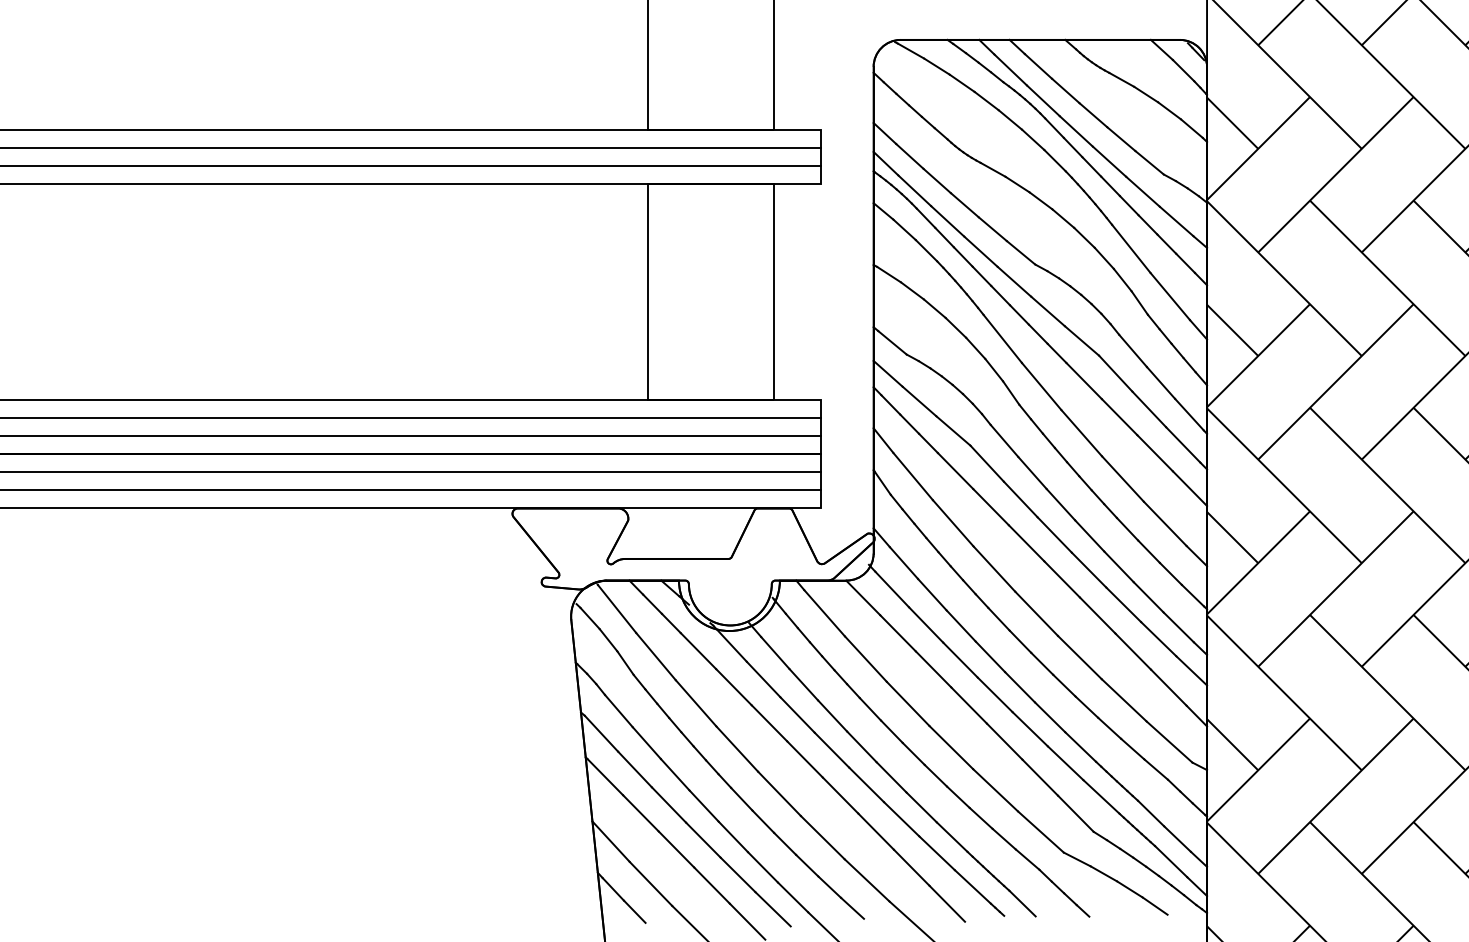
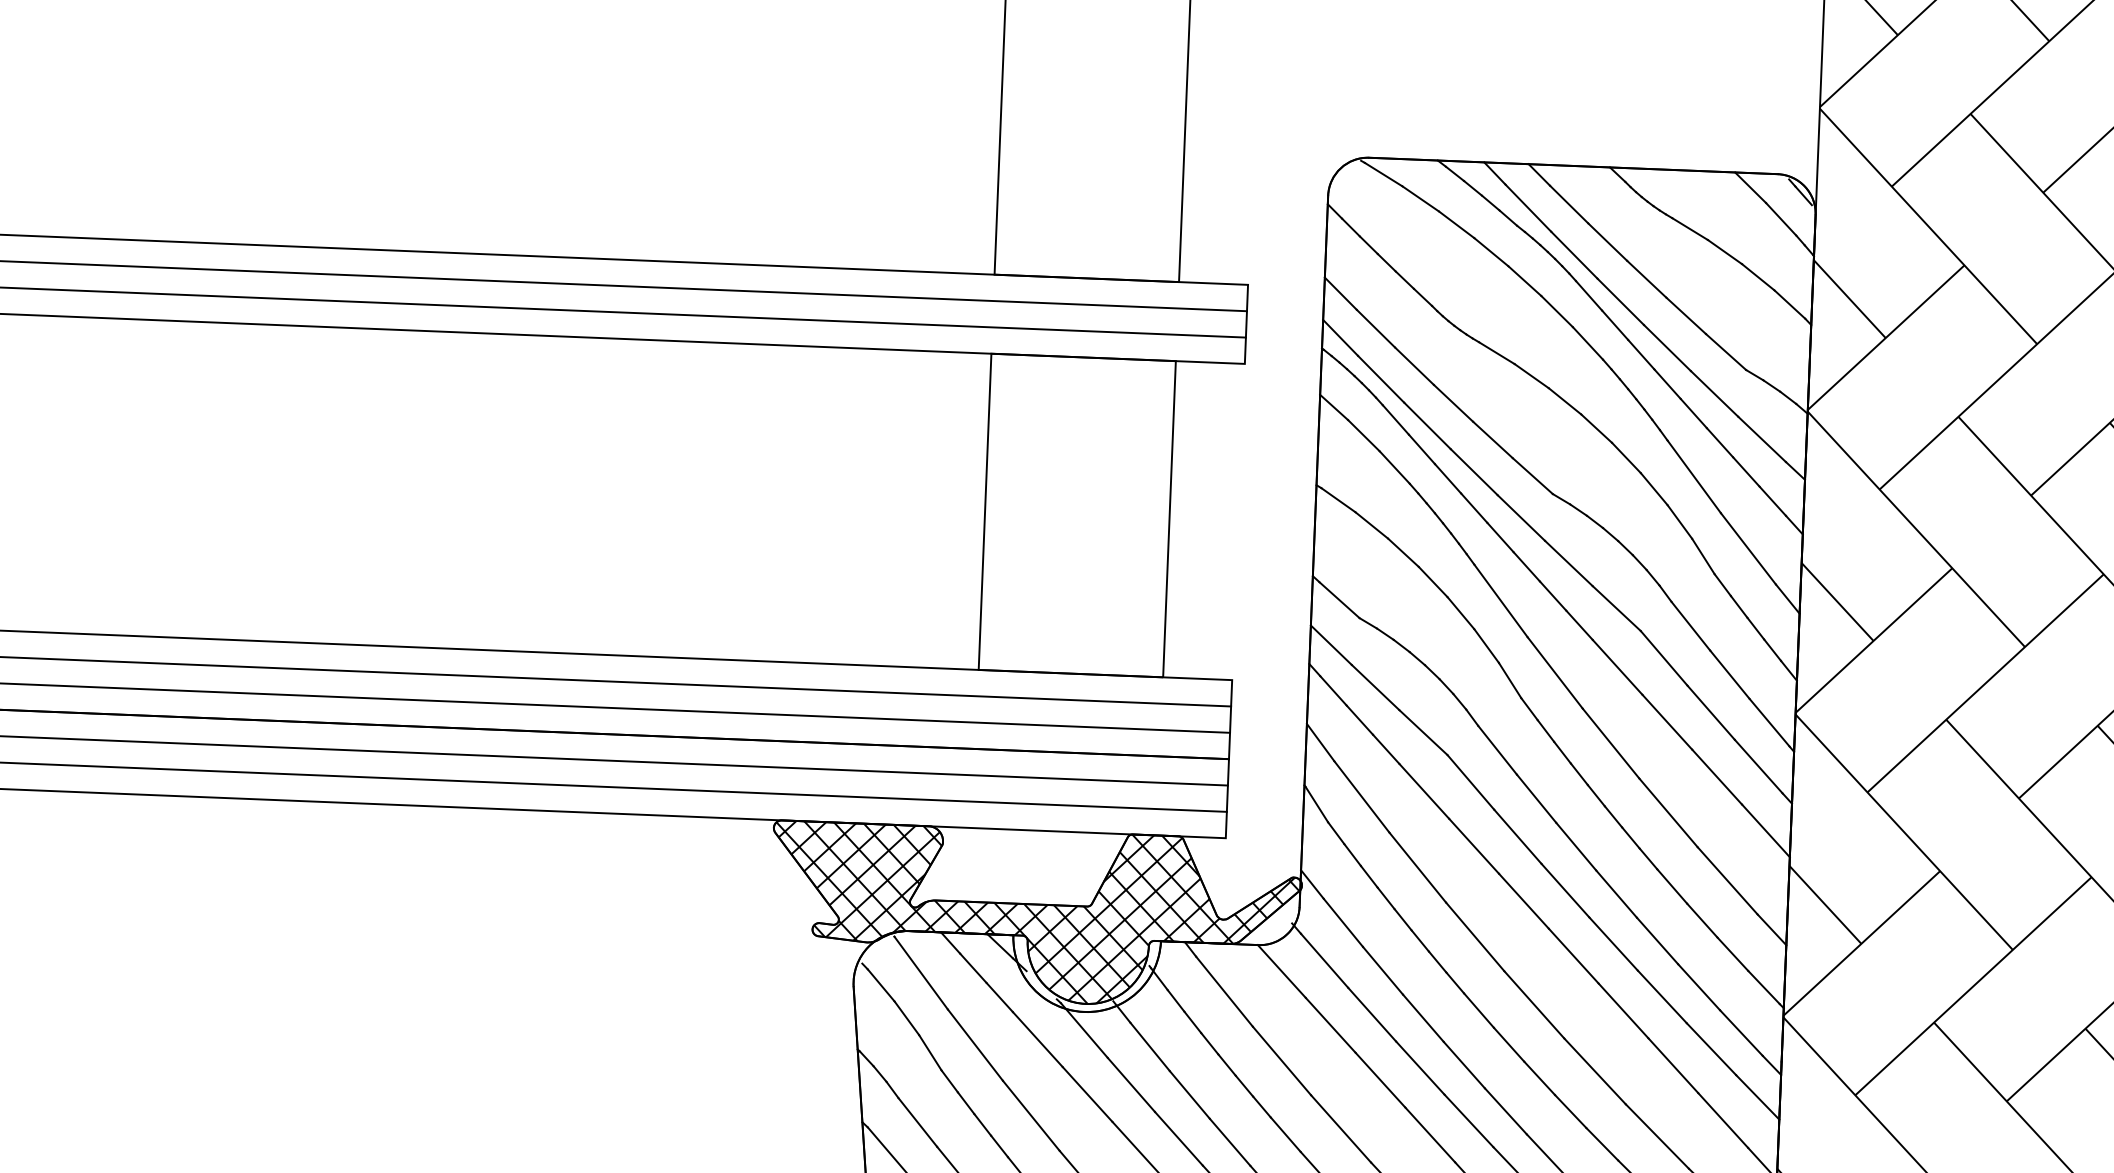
hatch: (693, 566) -> (1035, 915), added

